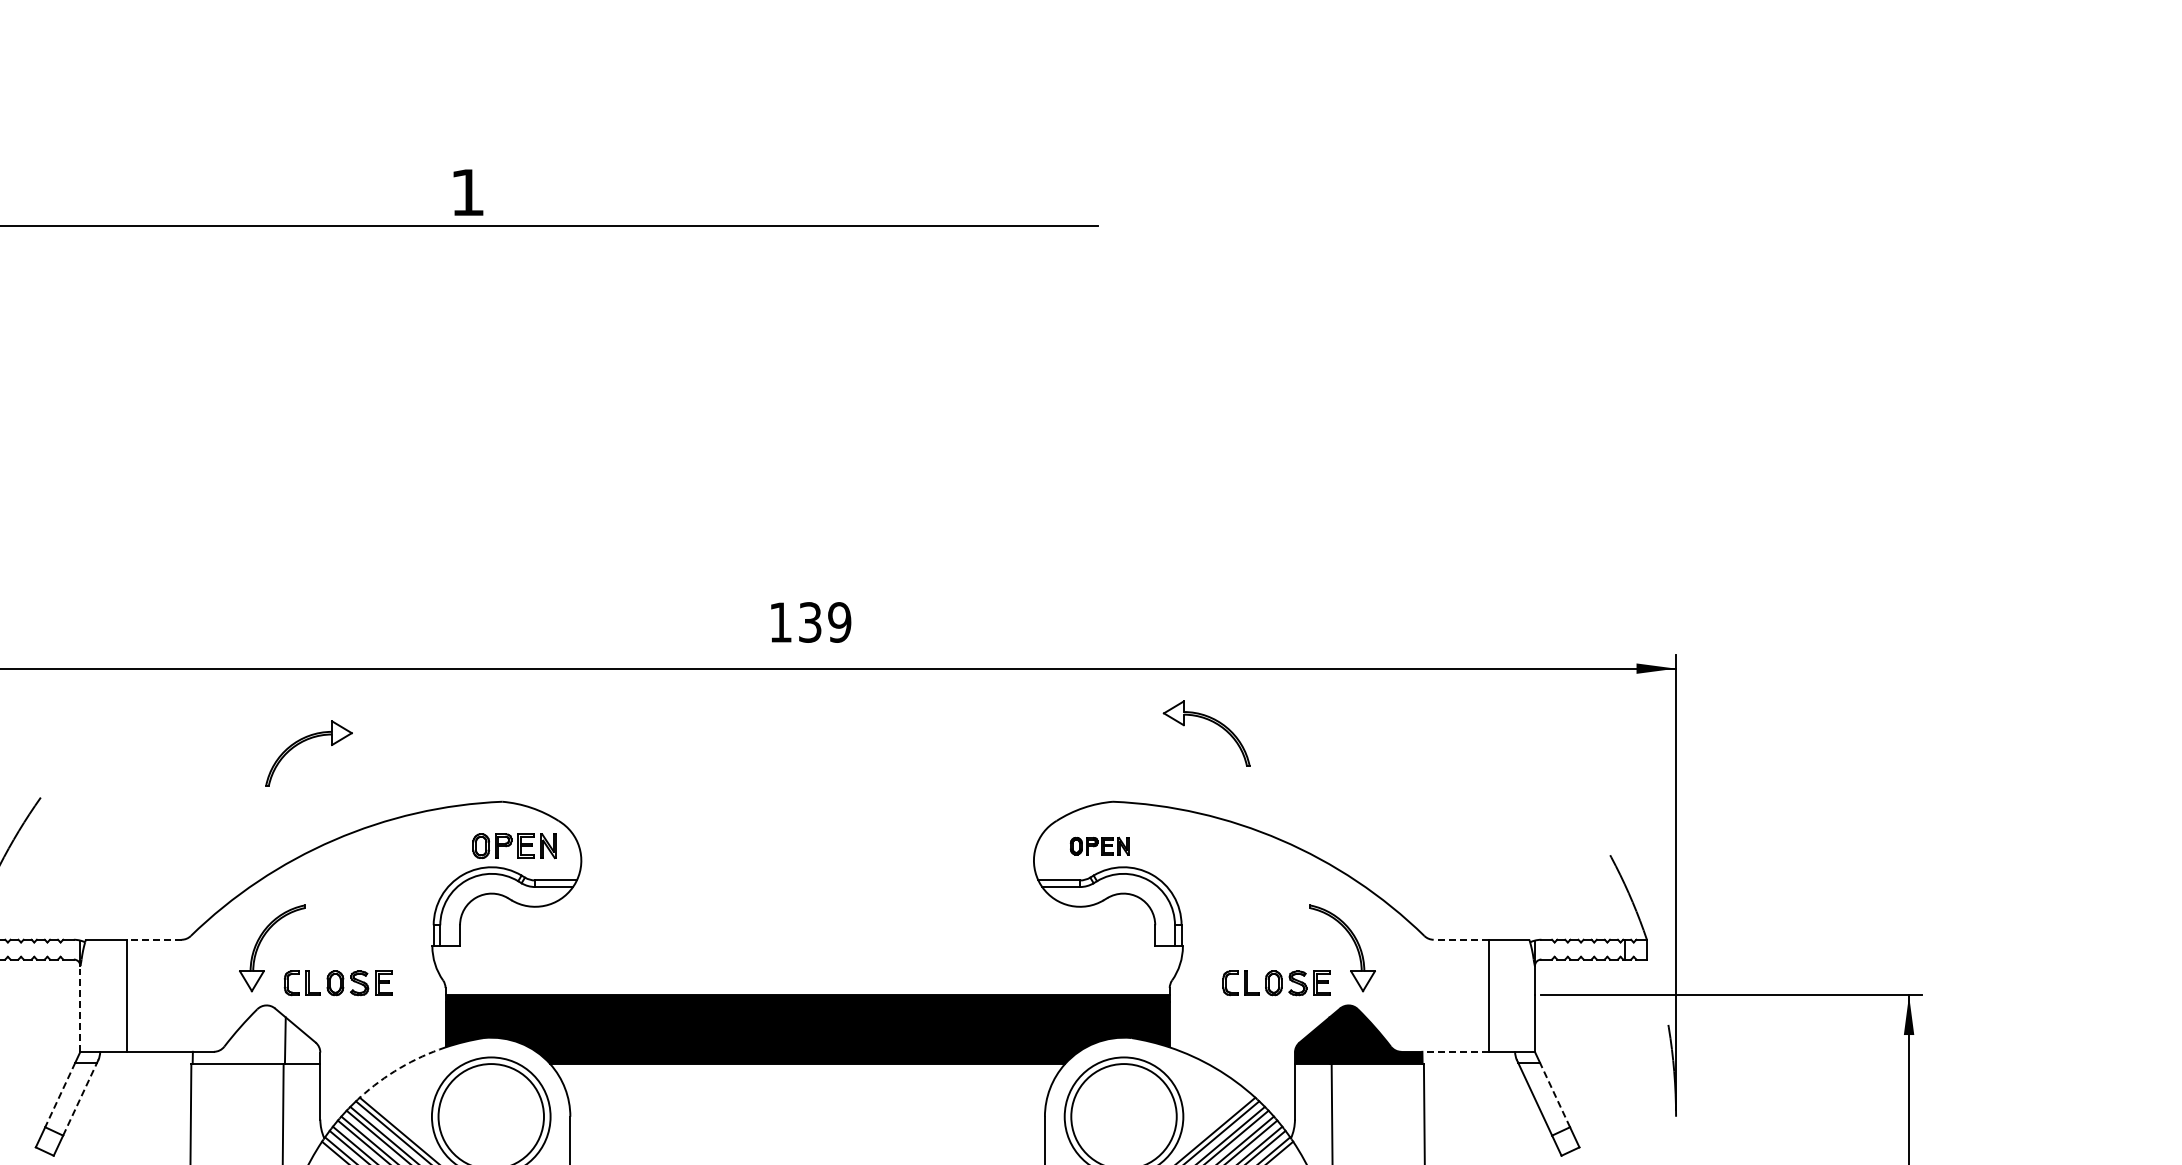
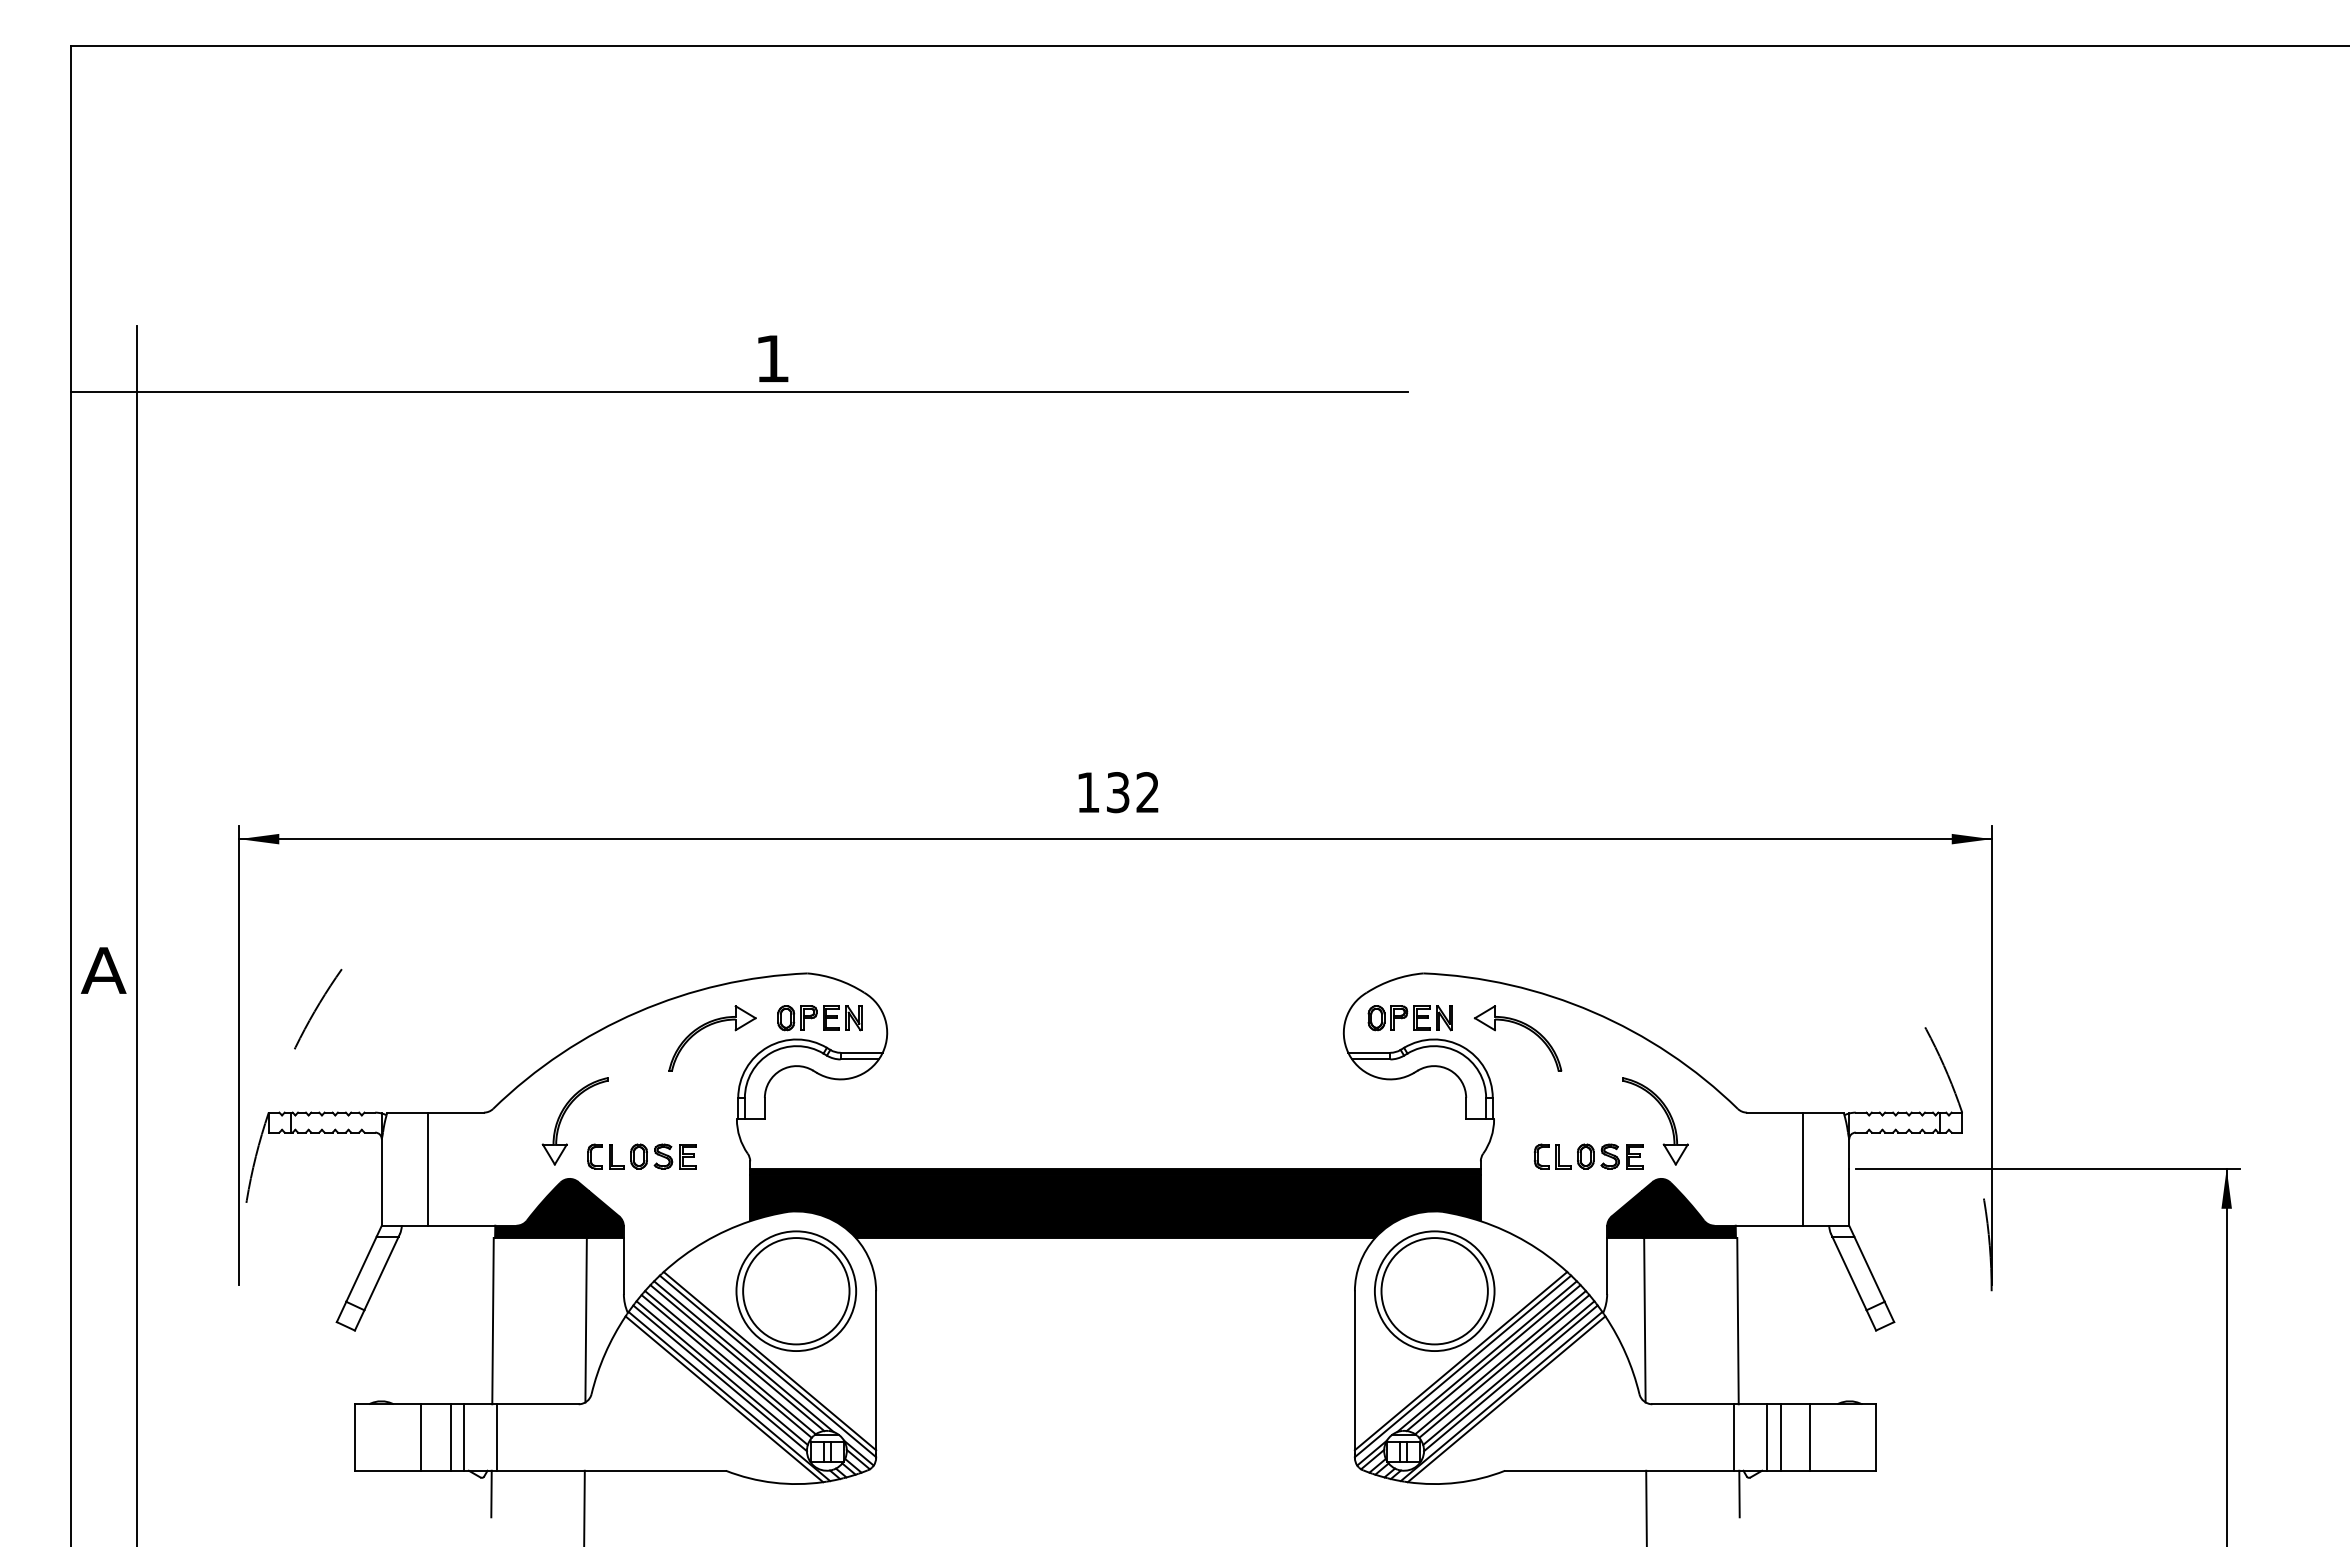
text: (839, 622) -> (1147, 792), 139 -> 132
part: (1212, 722) -> (1523, 1027), moved
part: (302, 743) -> (705, 1028), moved
part: (1099, 846) -> (1409, 1018), size x1.43
line: (154, 939) -> (456, 1112), dashed -> solid
line: (1460, 939) -> (1774, 1112), dashed -> solid
line: (80, 1008) -> (381, 1181), dashed -> solid
fill: (256, 1034) -> (559, 1208), added
line: (1454, 1051) -> (1768, 1225), dashed -> solid
arc: (400, 1068) -> (704, 1242), dashed -> solid
line: (60, 1095) -> (361, 1269), dashed -> solid
line: (1555, 1095) -> (1869, 1269), dashed -> solid
line: (80, 1099) -> (381, 1273), dashed -> solid

